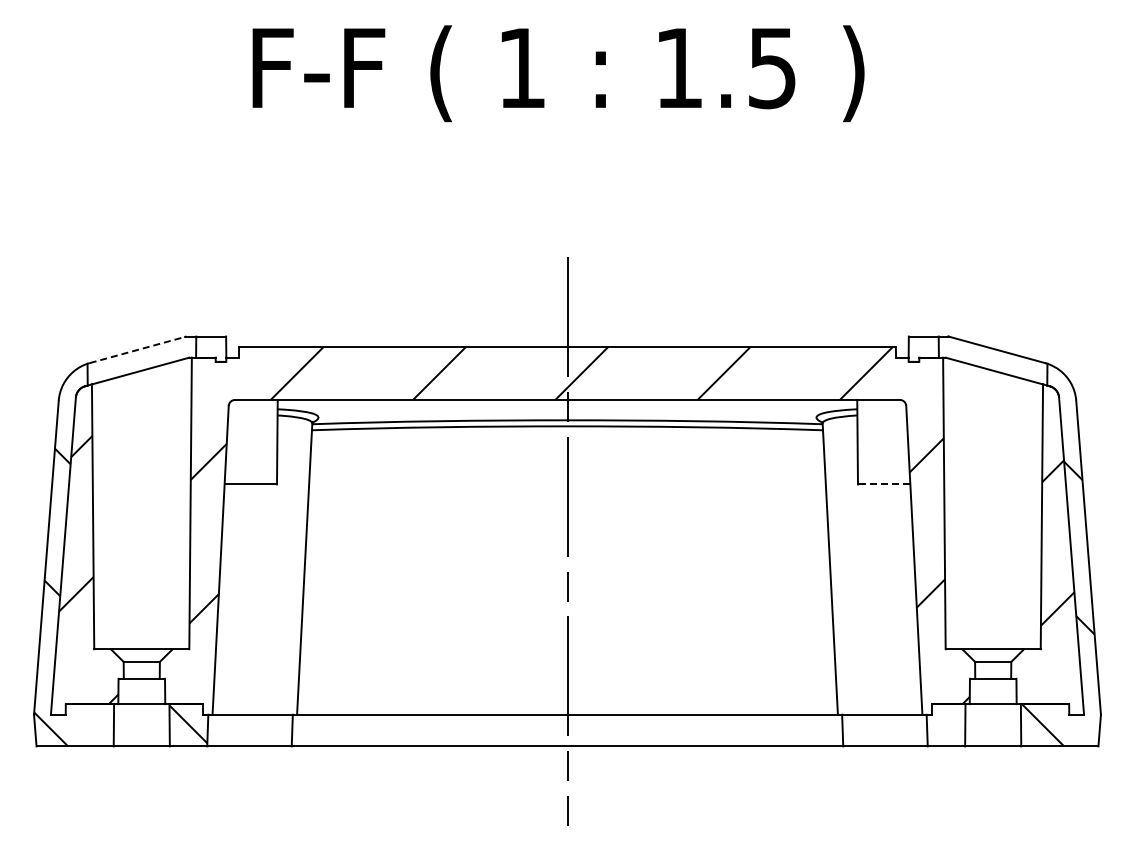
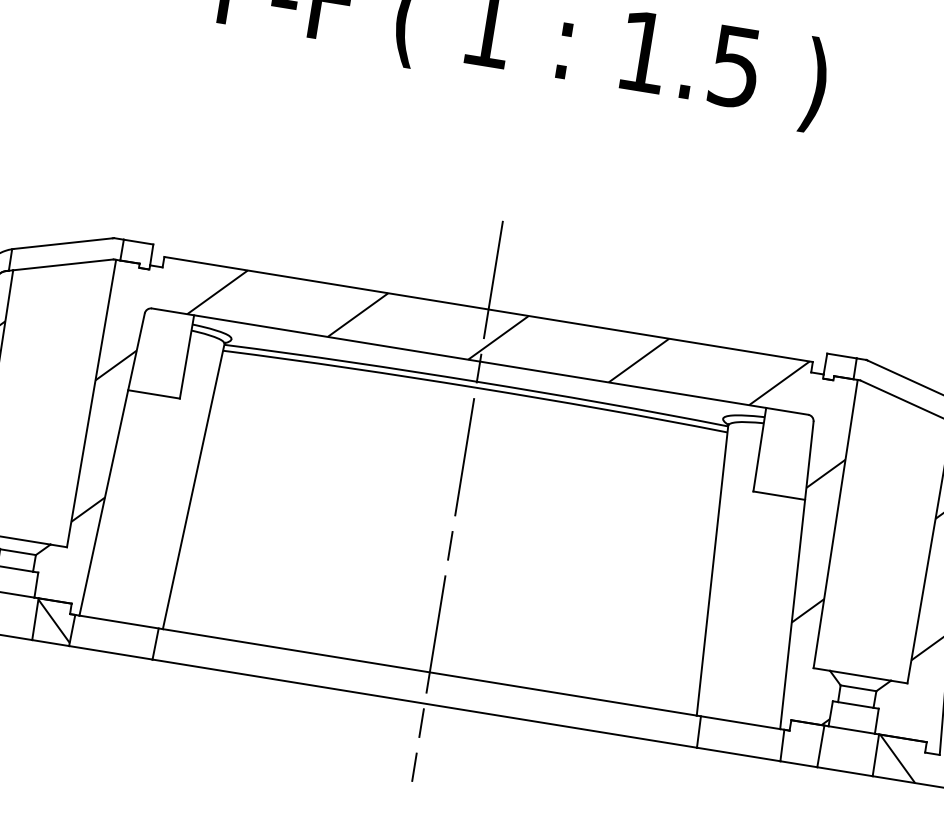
line: (138, 349) -> (64, 243), dashed -> solid
line: (883, 484) -> (778, 495), dashed -> solid

